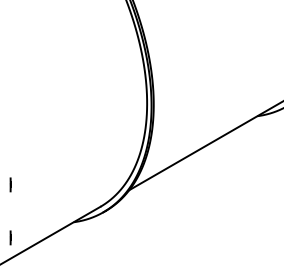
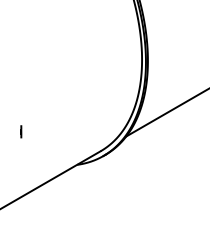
line: (10, 237) -> (21, 178), removed

